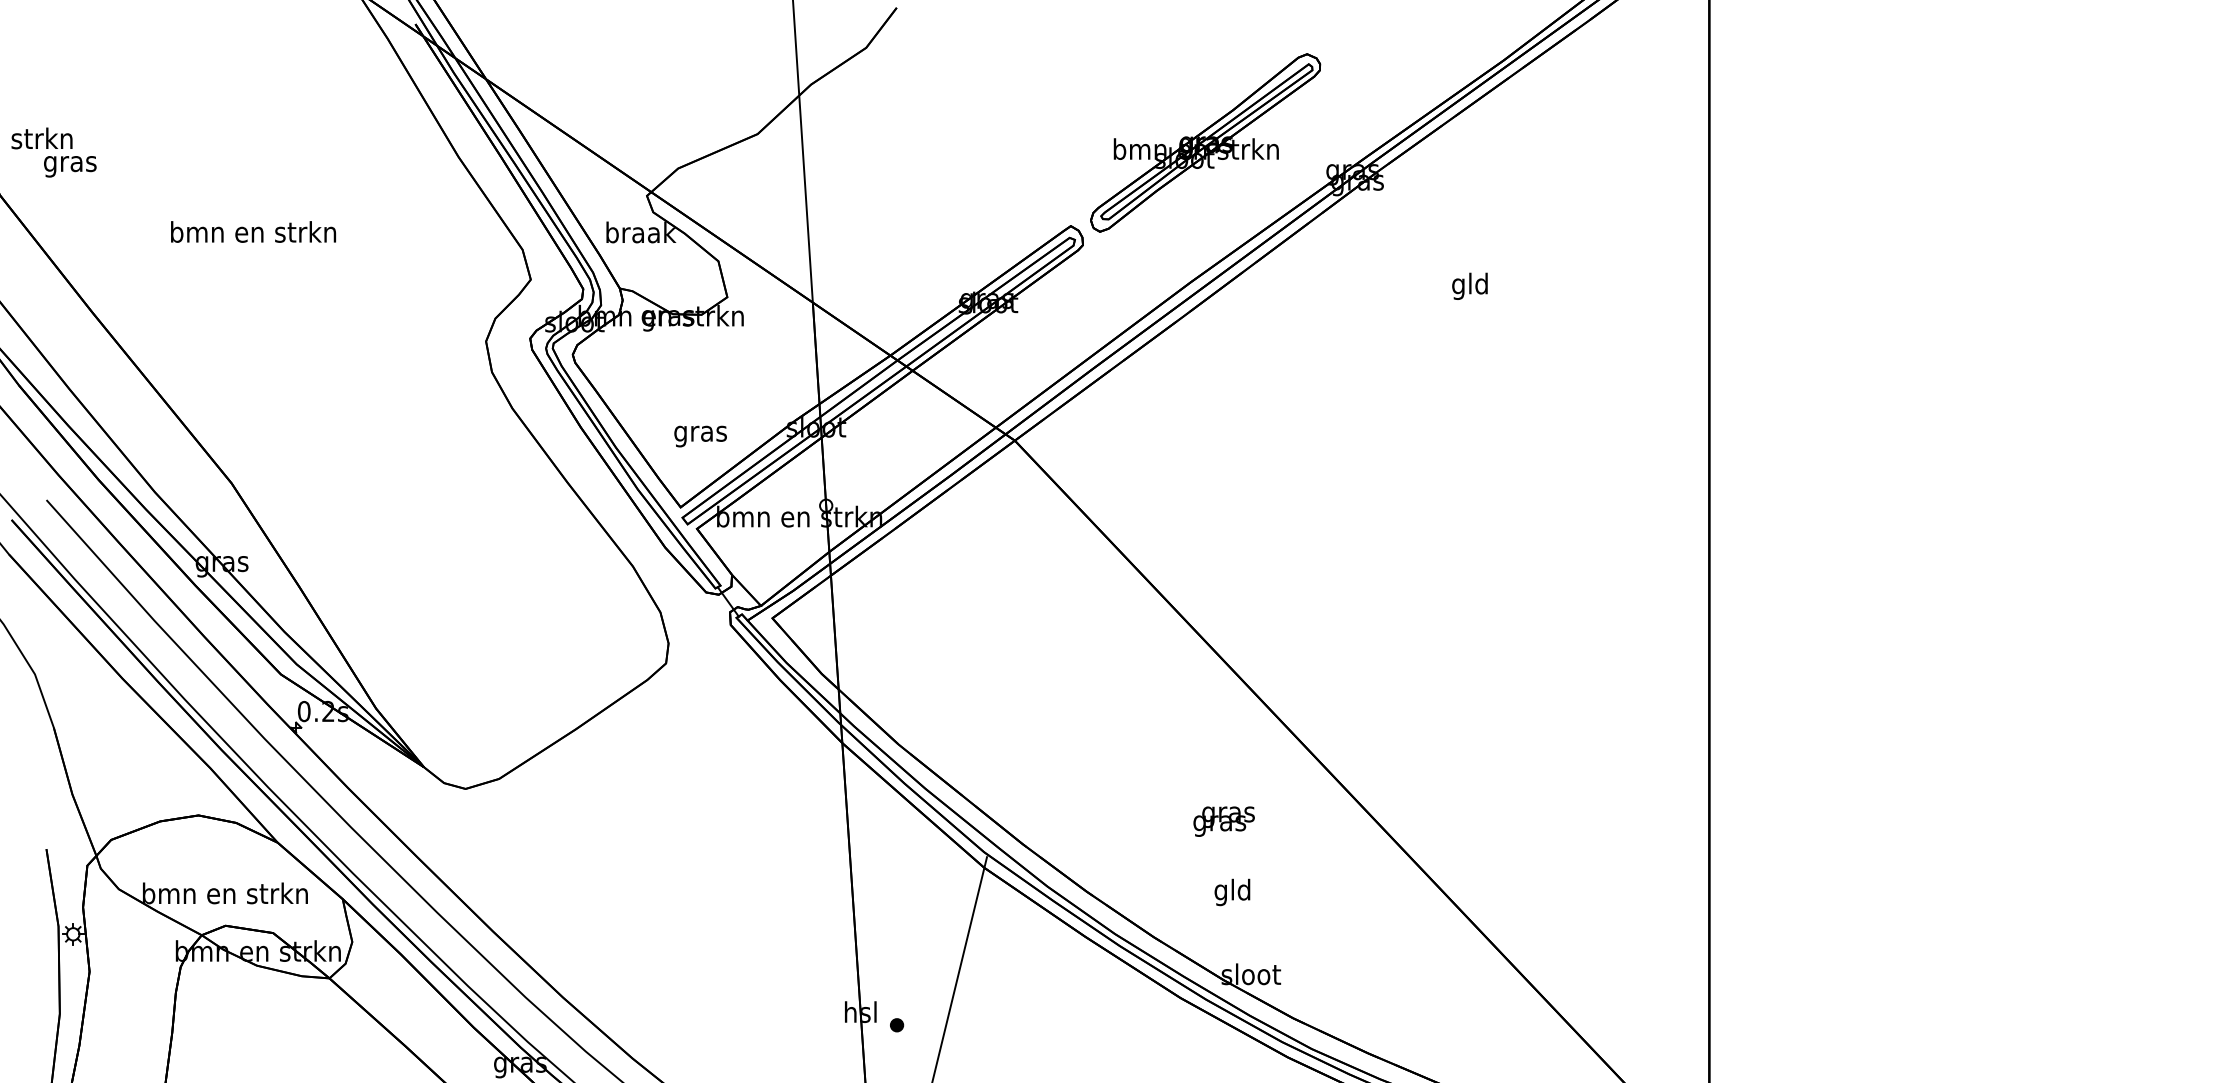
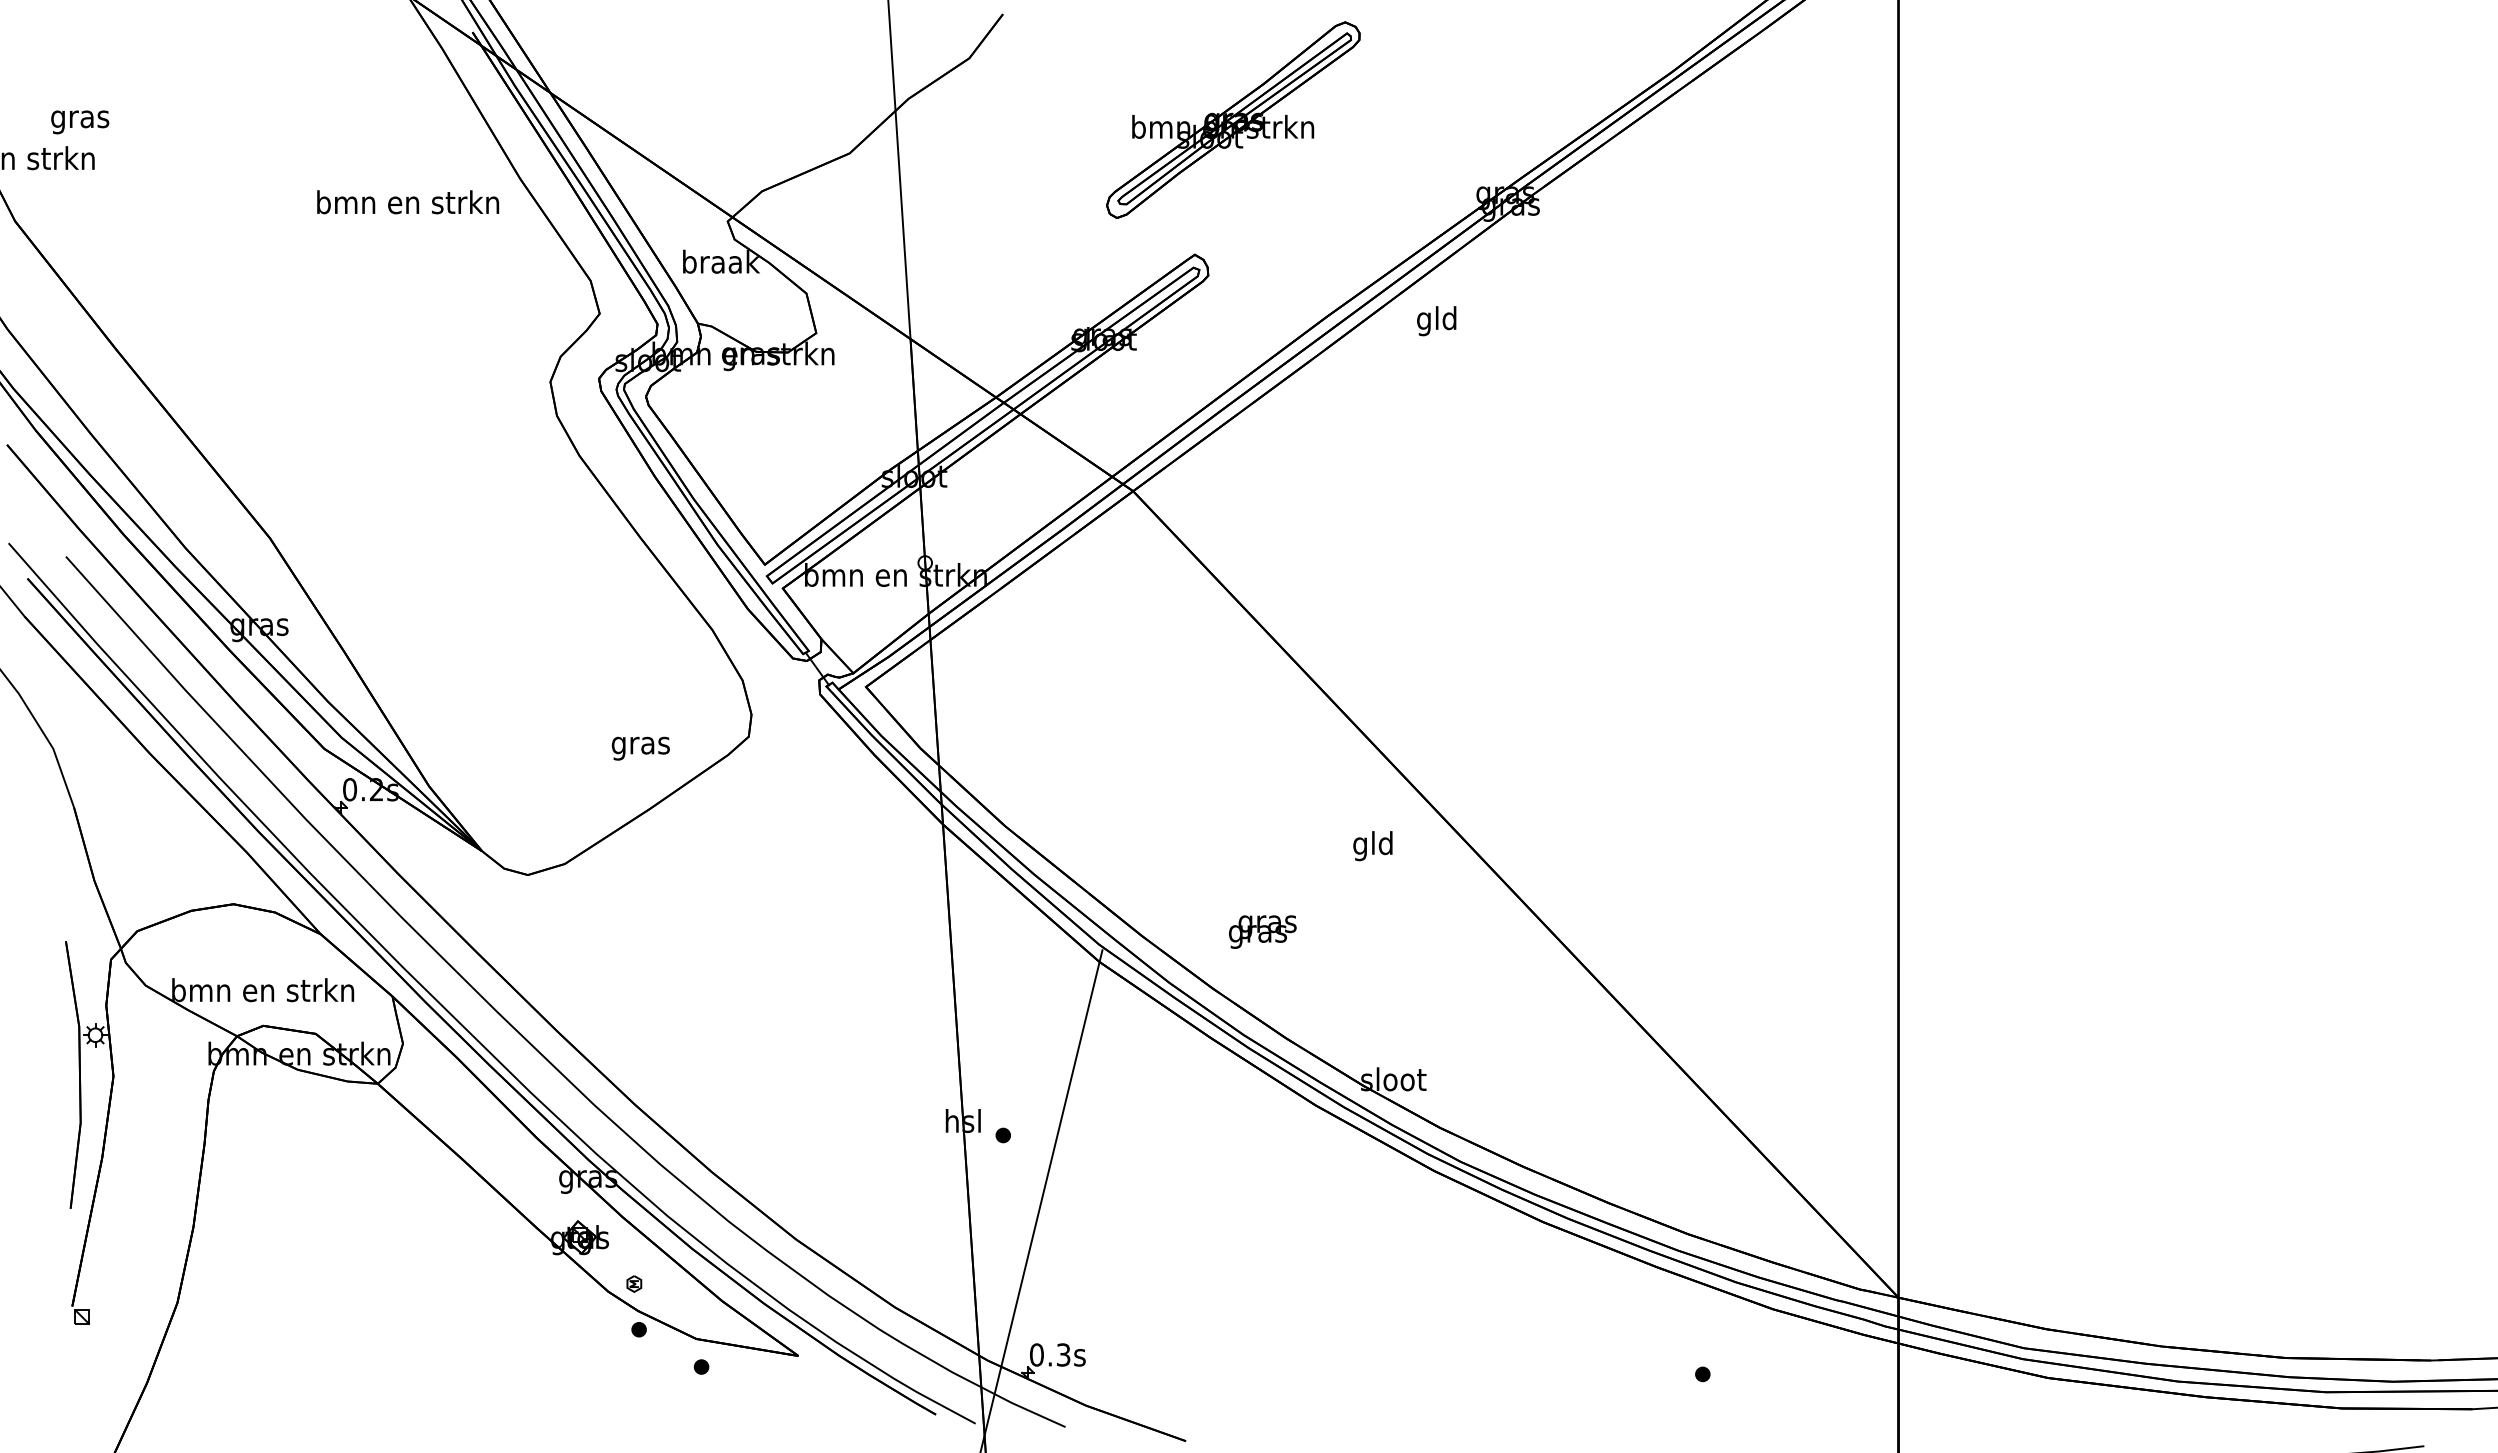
part: (1205, 142) -> (1233, 119), moved
text: (70, 166) -> (80, 122), moved
text: (253, 232) -> (408, 202), moved
text: (1469, 286) -> (1436, 321), moved
text: (700, 436) -> (640, 748), moved
text: (1223, 821) -> (1262, 931), moved
text: (1232, 892) -> (1372, 846), moved

